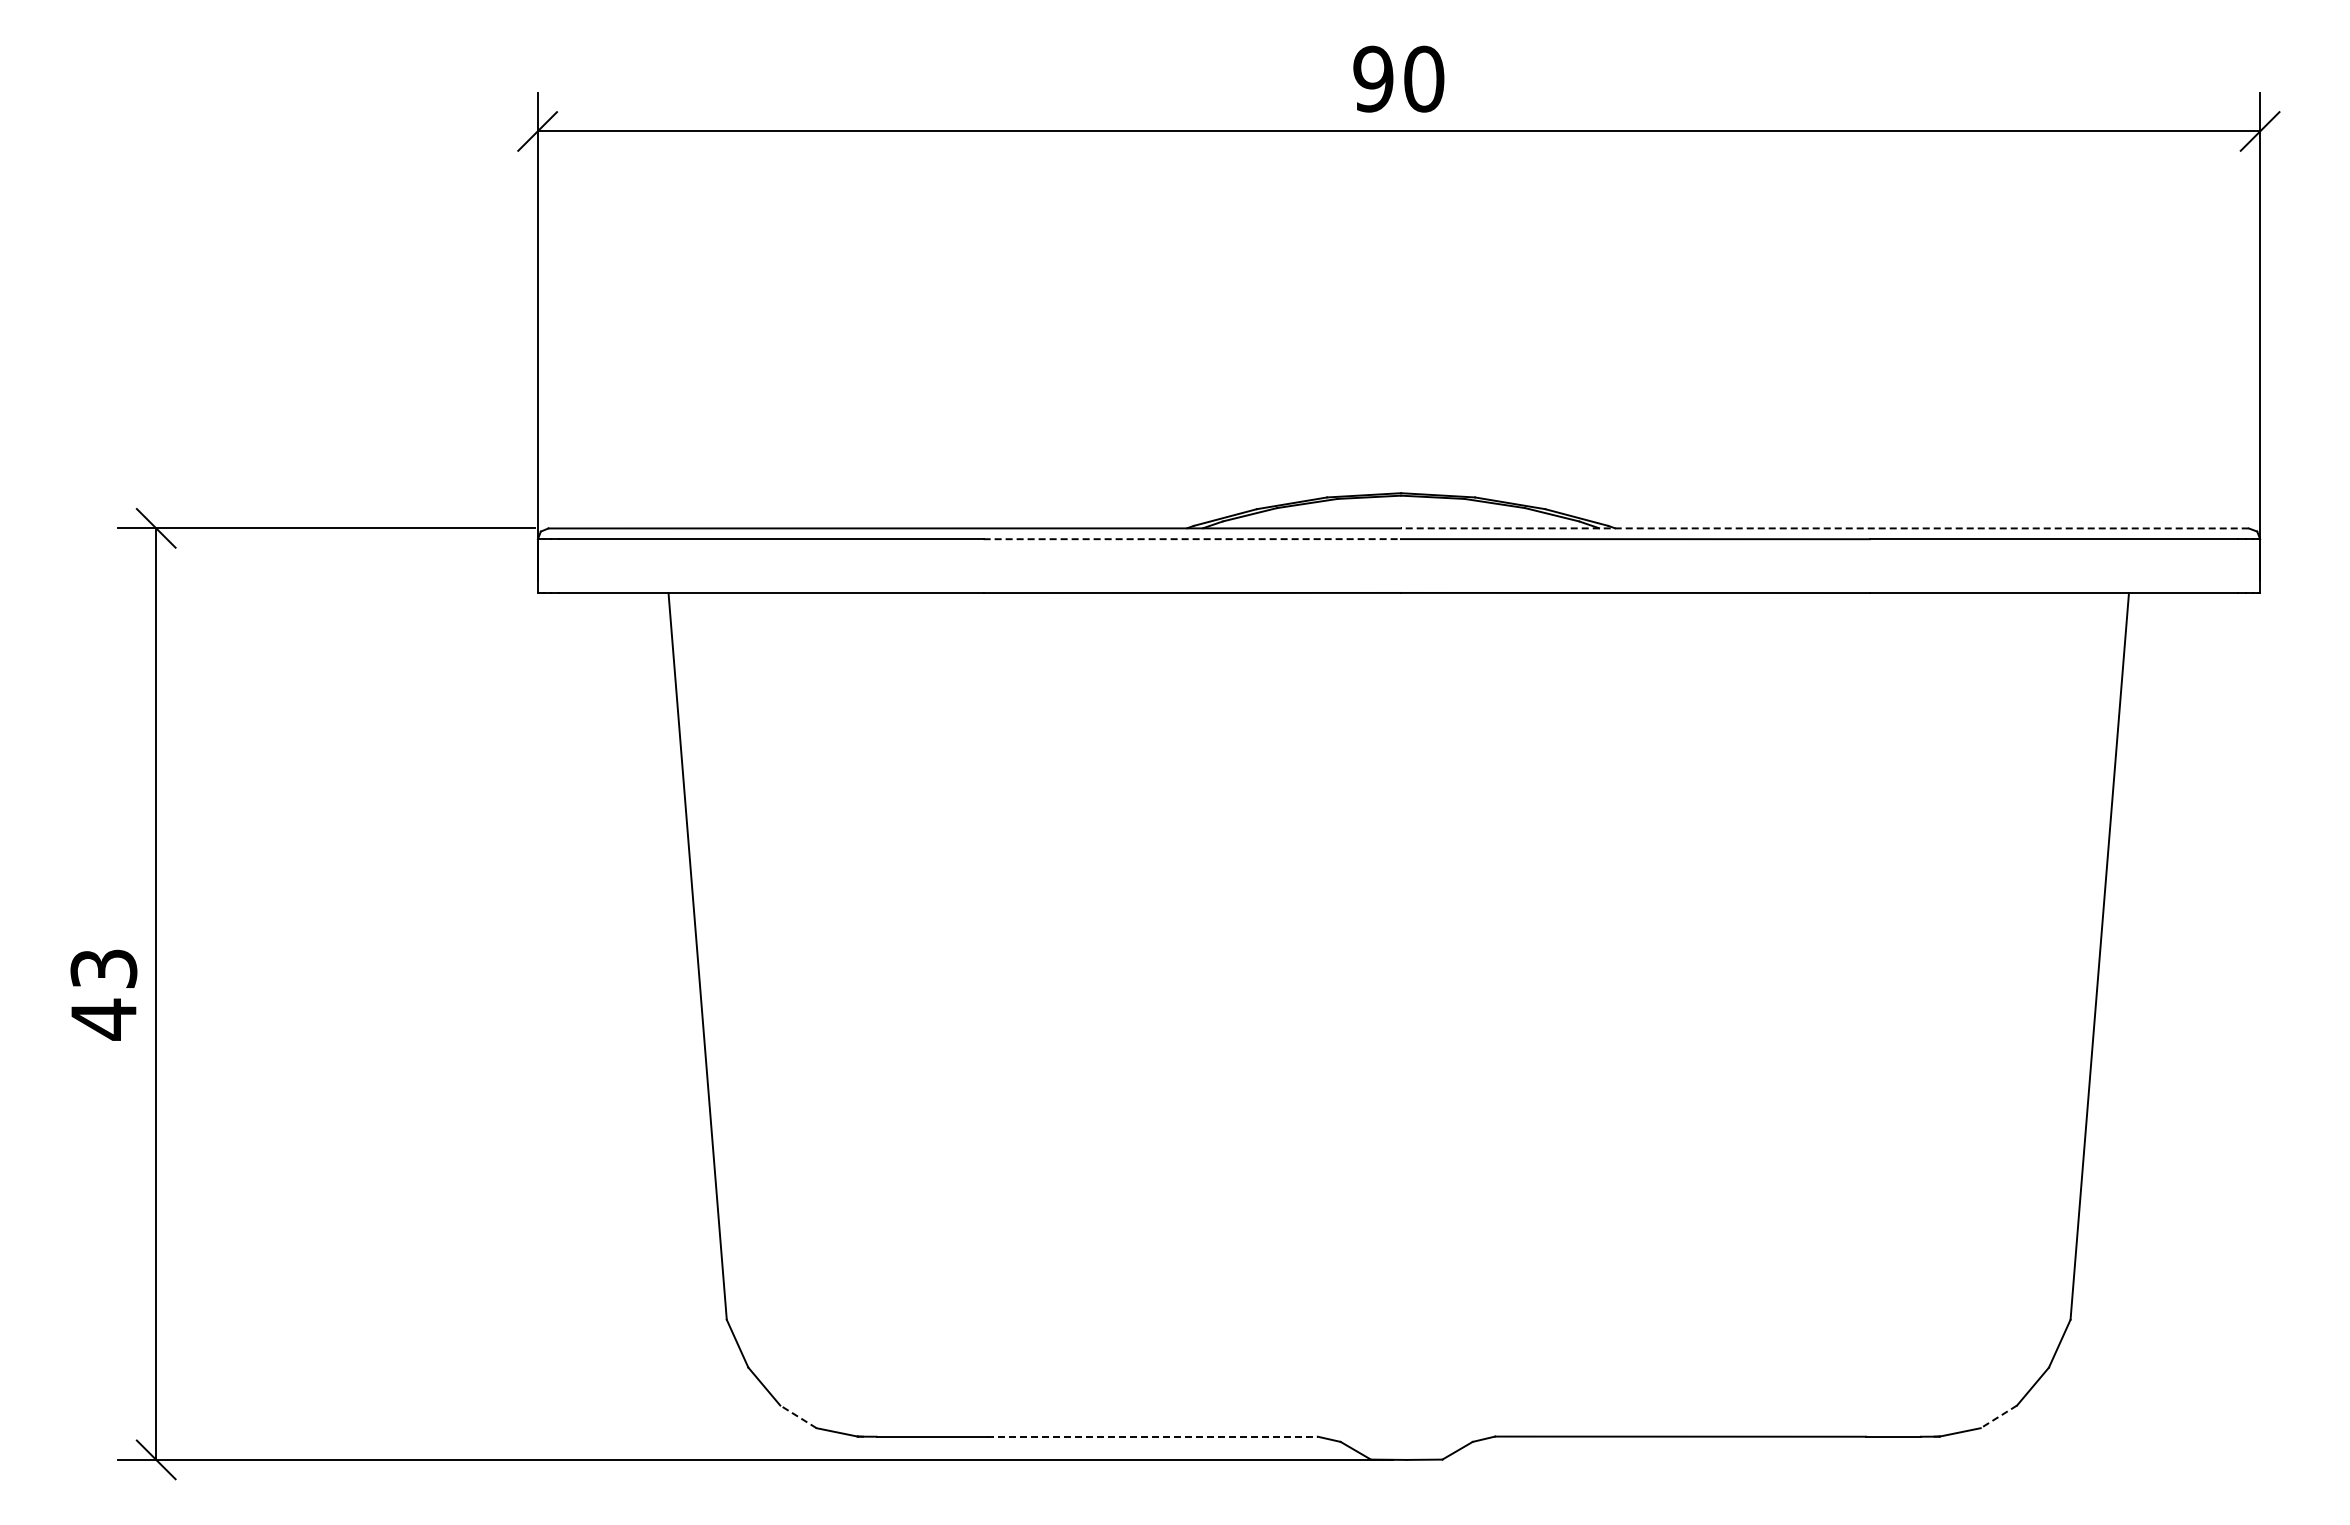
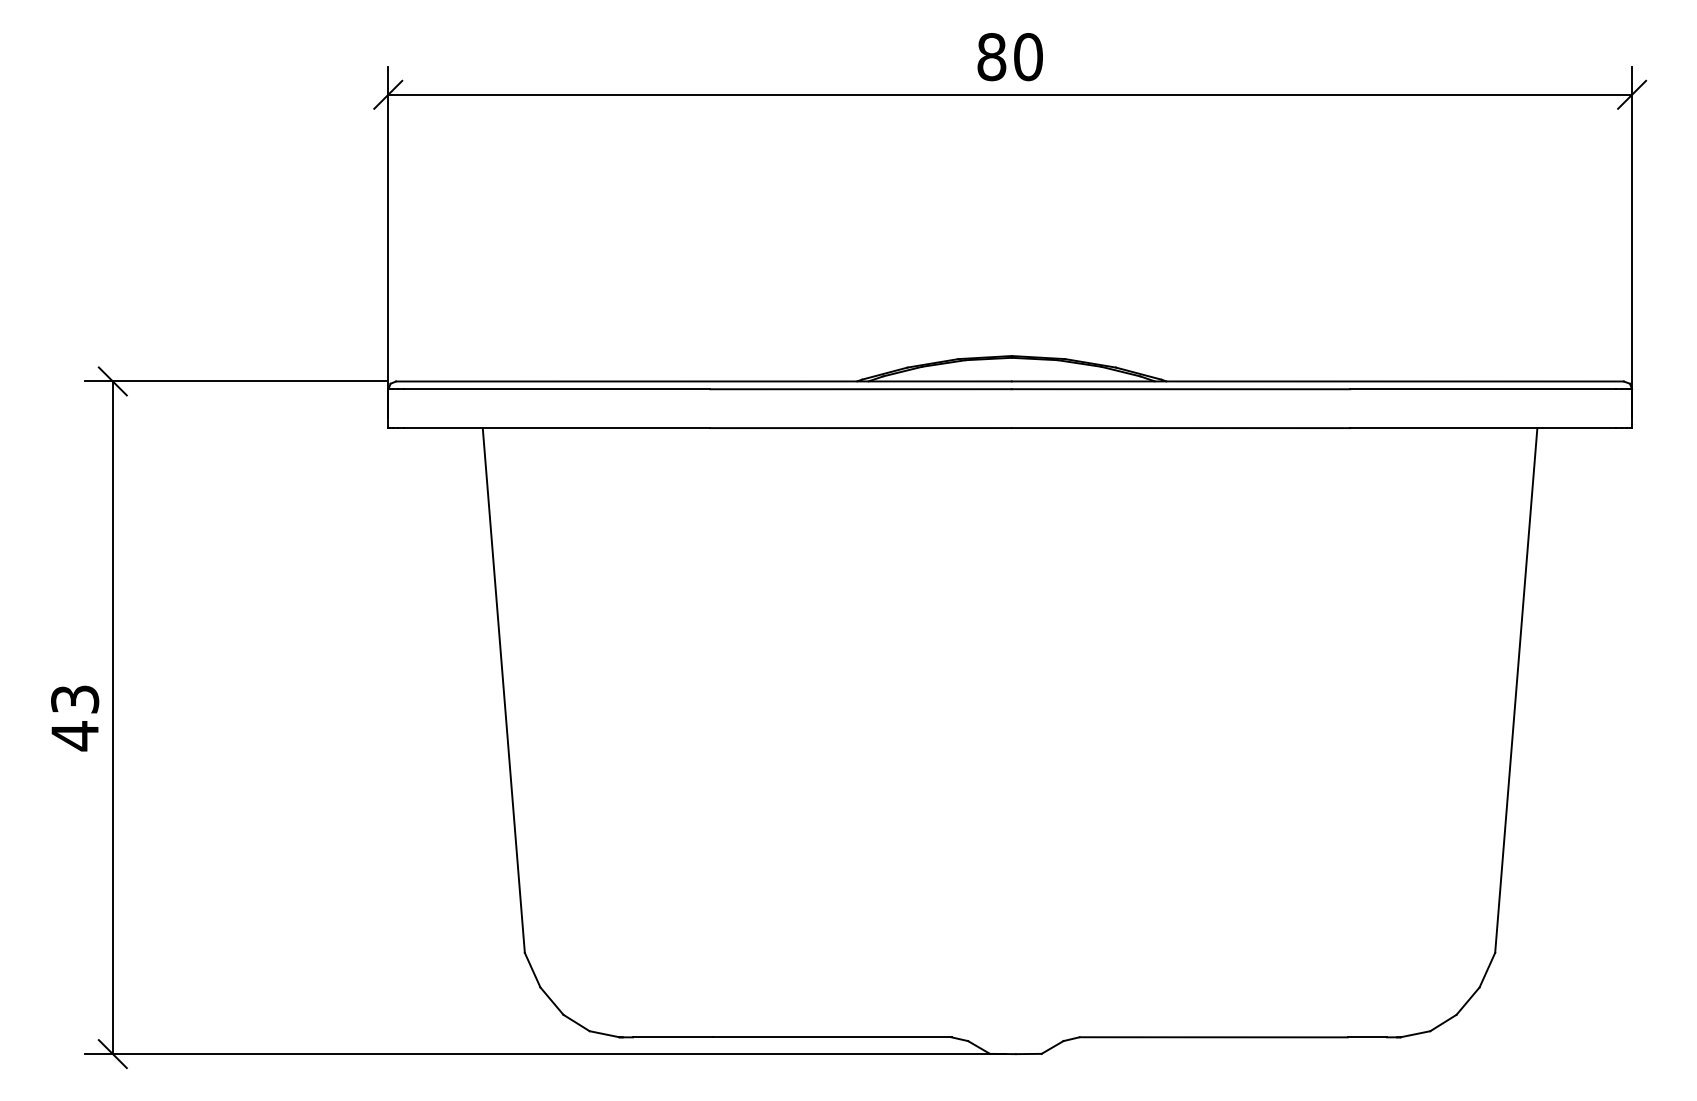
text: (1373, 78) -> (991, 56), 90 -> 80
line: (1824, 528) -> (1317, 381), dashed -> solid
line: (1192, 539) -> (861, 389), dashed -> solid
line: (798, 1416) -> (576, 1022), dashed -> solid
line: (1998, 1417) -> (1443, 1023), dashed -> solid
line: (1153, 1436) -> (832, 1037), dashed -> solid

